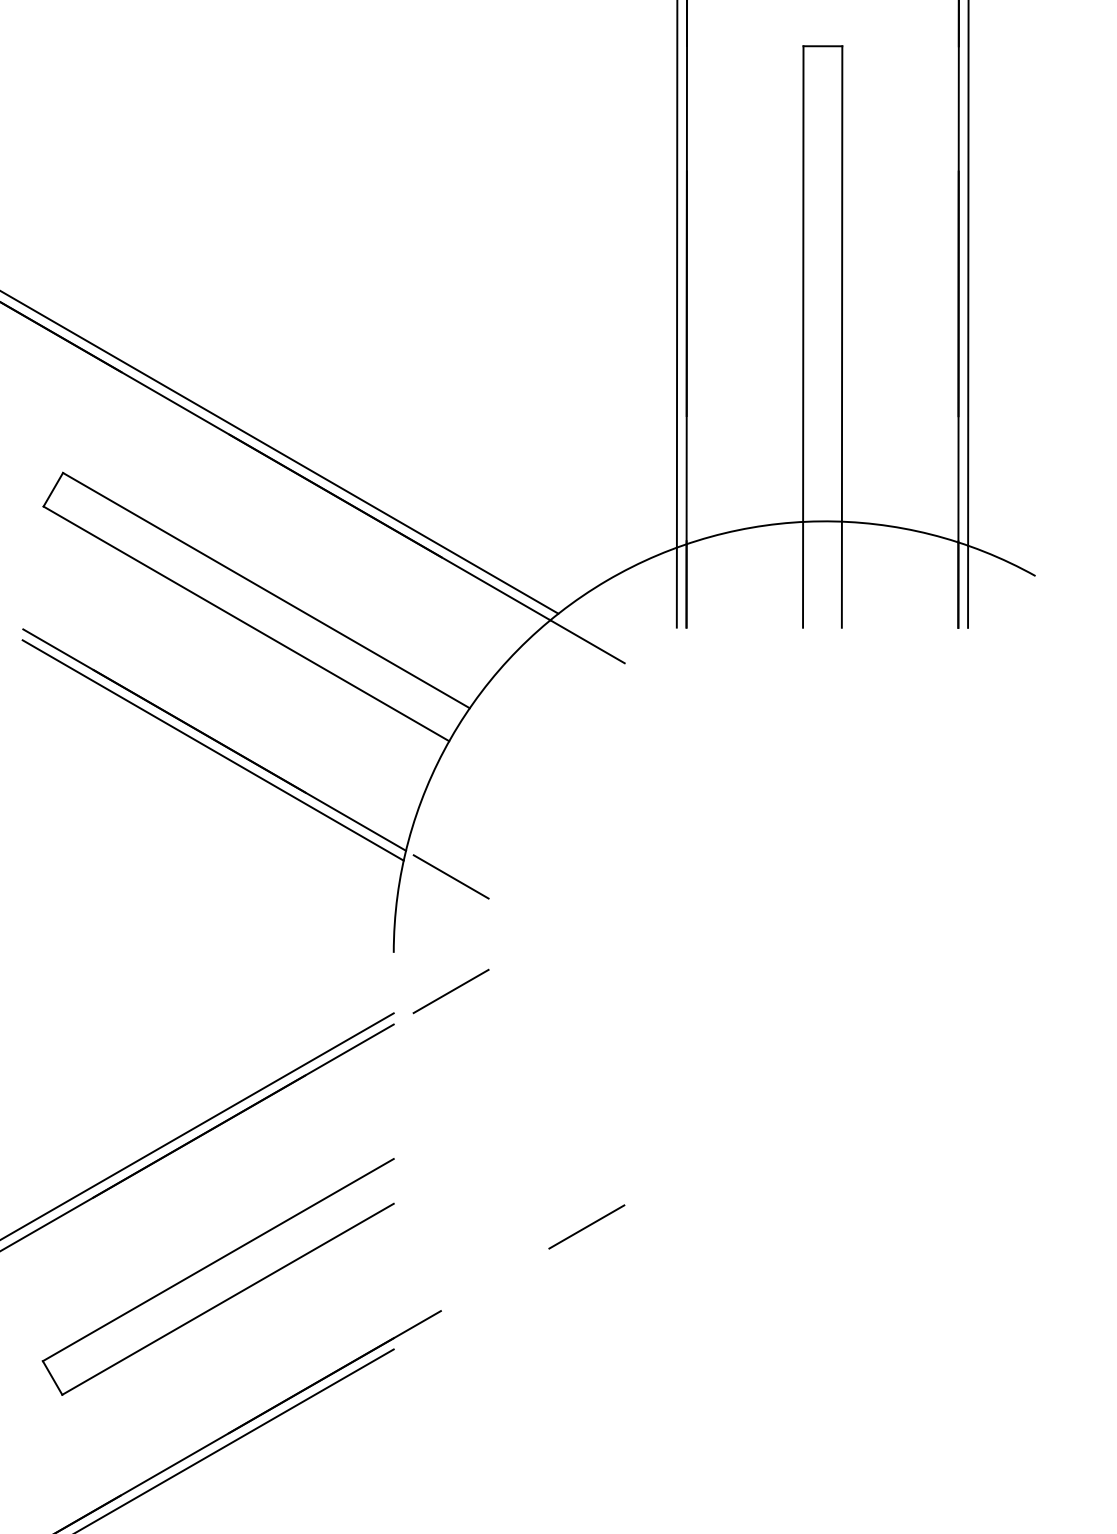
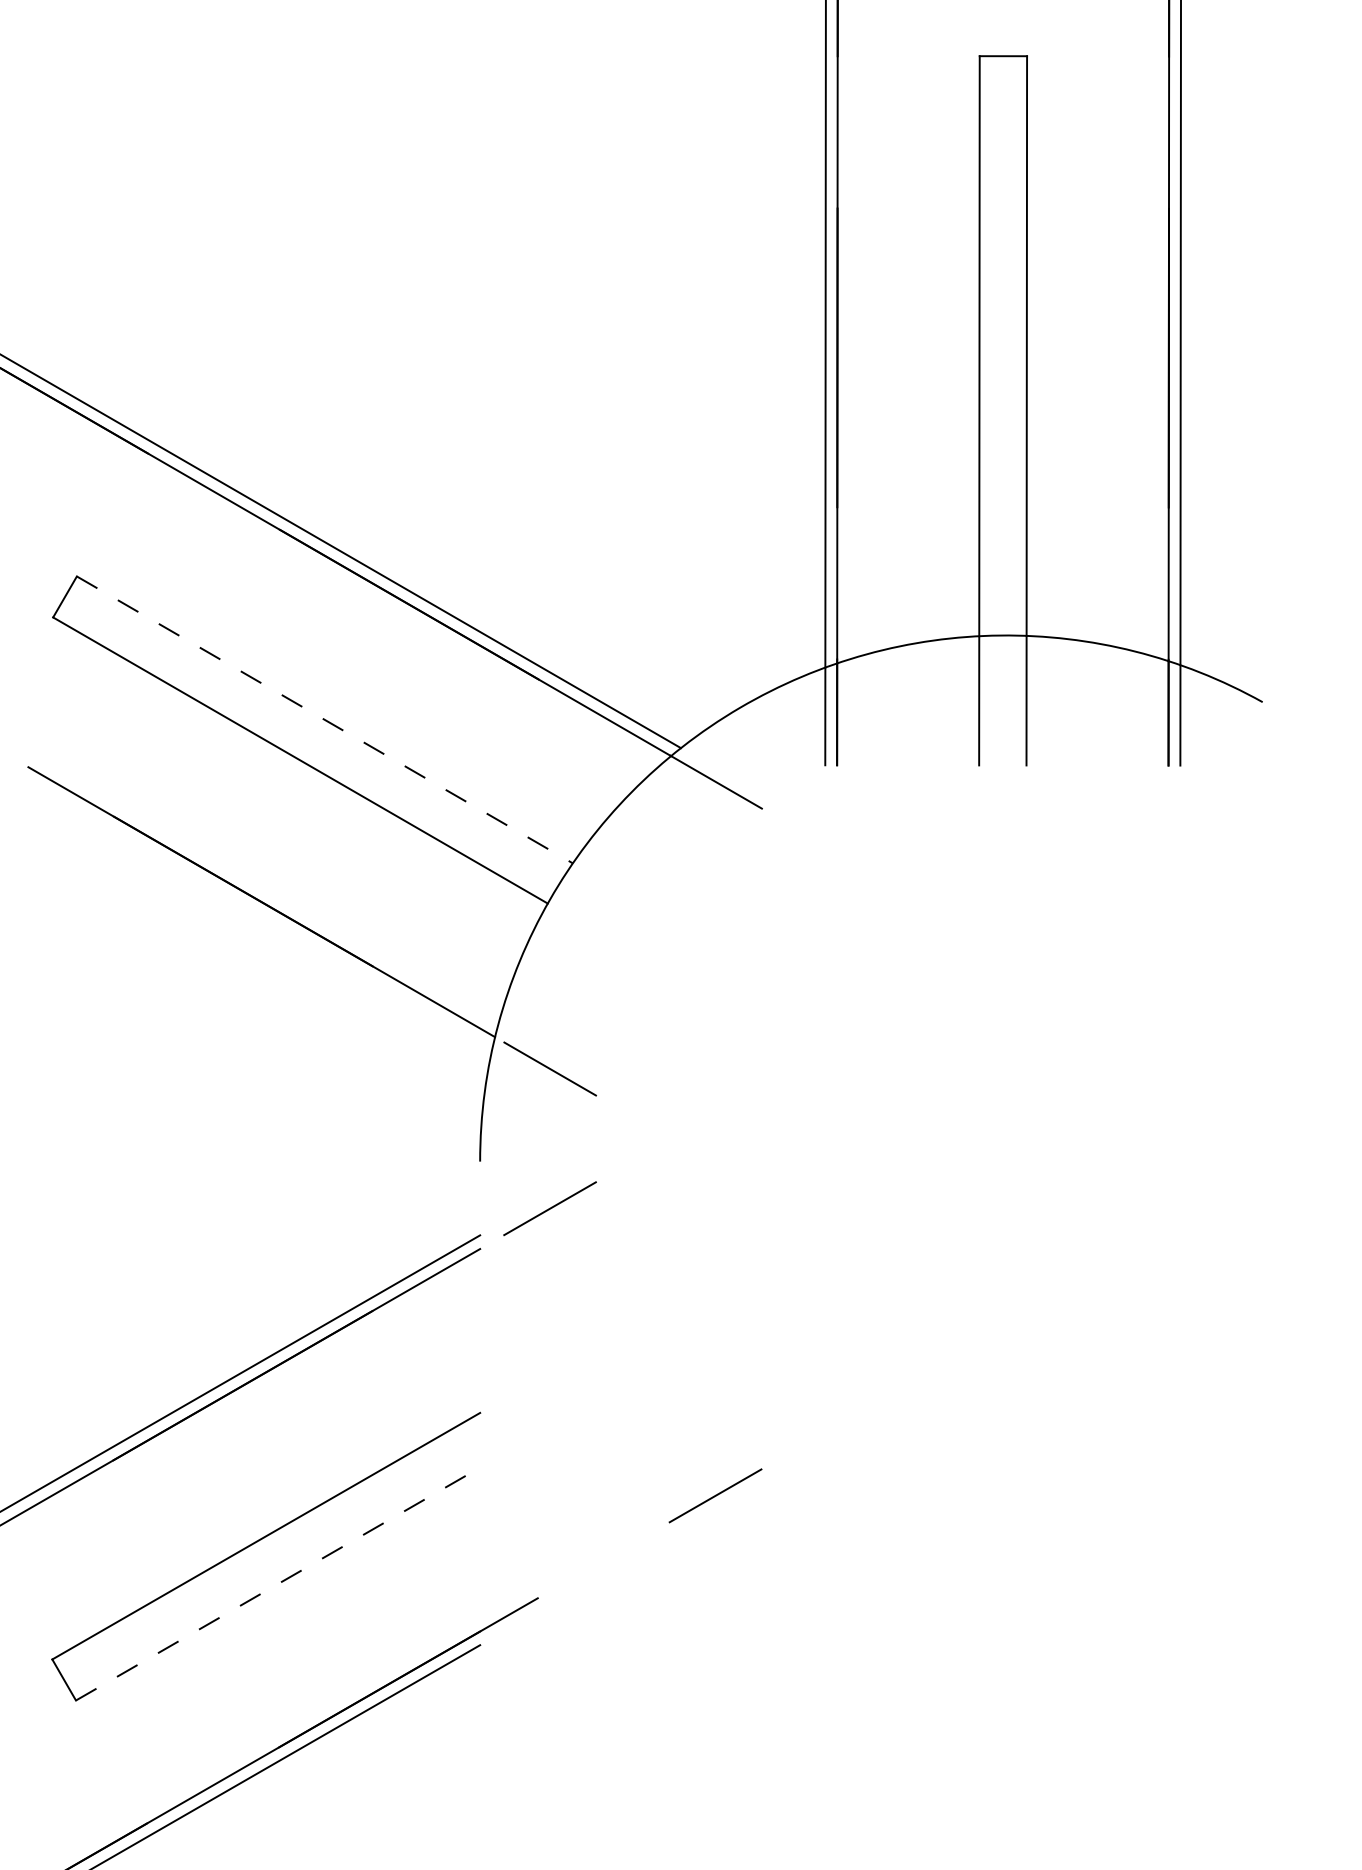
line: (266, 590) -> (324, 719), solid -> dashed
line: (212, 750) -> (259, 914), removed
line: (228, 1299) -> (278, 1584), solid -> dashed

